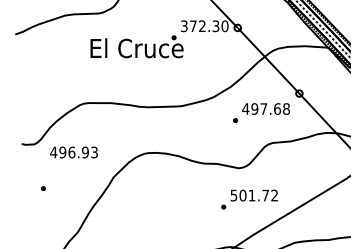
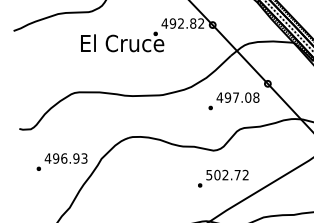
text: (203, 26) -> (182, 23), 372.30 -> 492.82
text: (277, 108) -> (248, 97), 497.68 -> 497.08
text: (73, 152) -> (65, 158), moved
text: (252, 194) -> (225, 174), 501.72 -> 502.72

